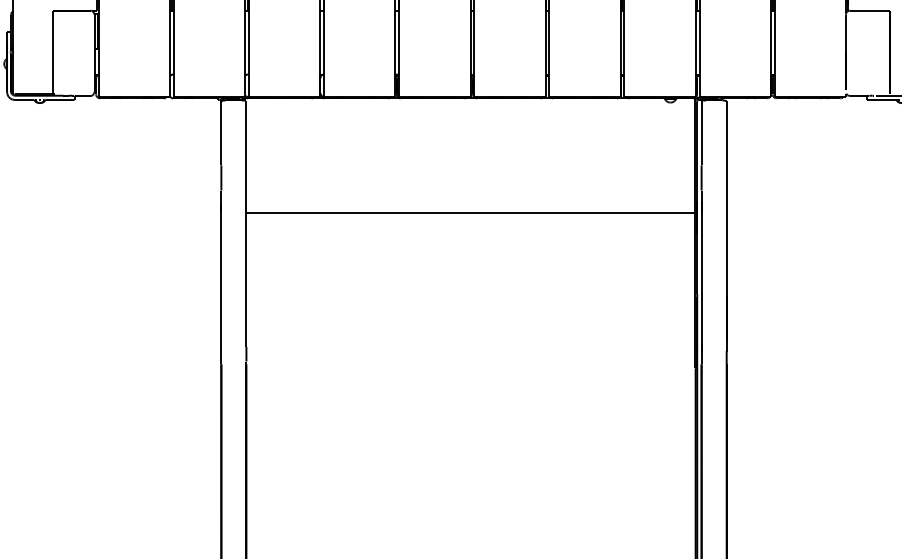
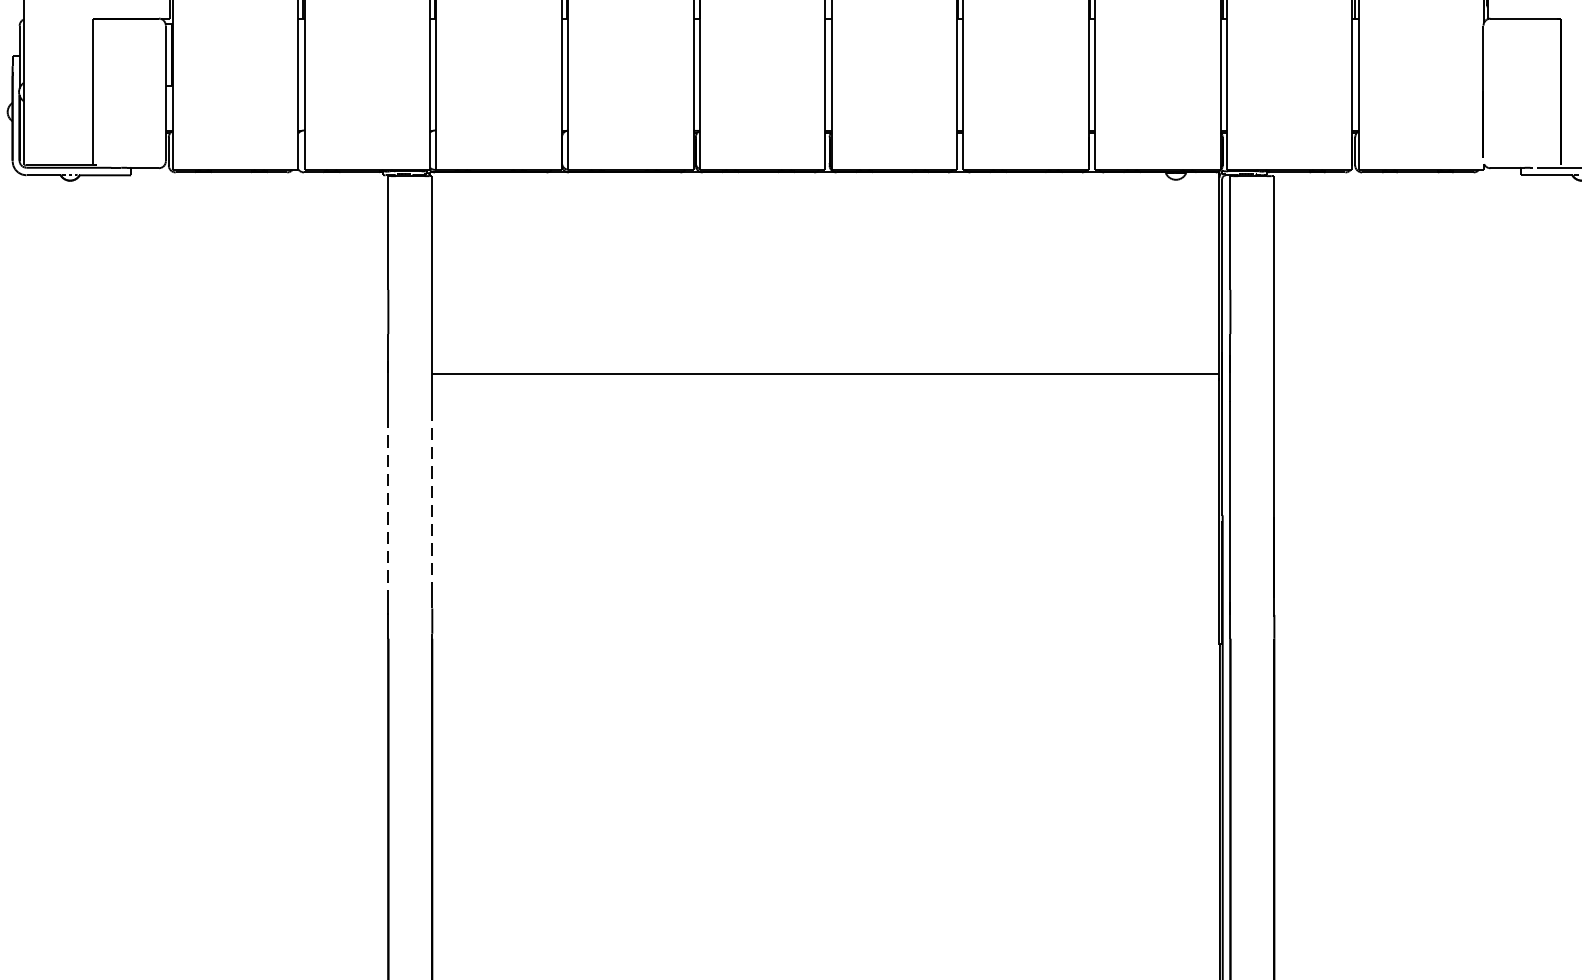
line: (246, 285) -> (432, 500), solid -> dashed
line: (221, 287) -> (388, 504), solid -> dashed

